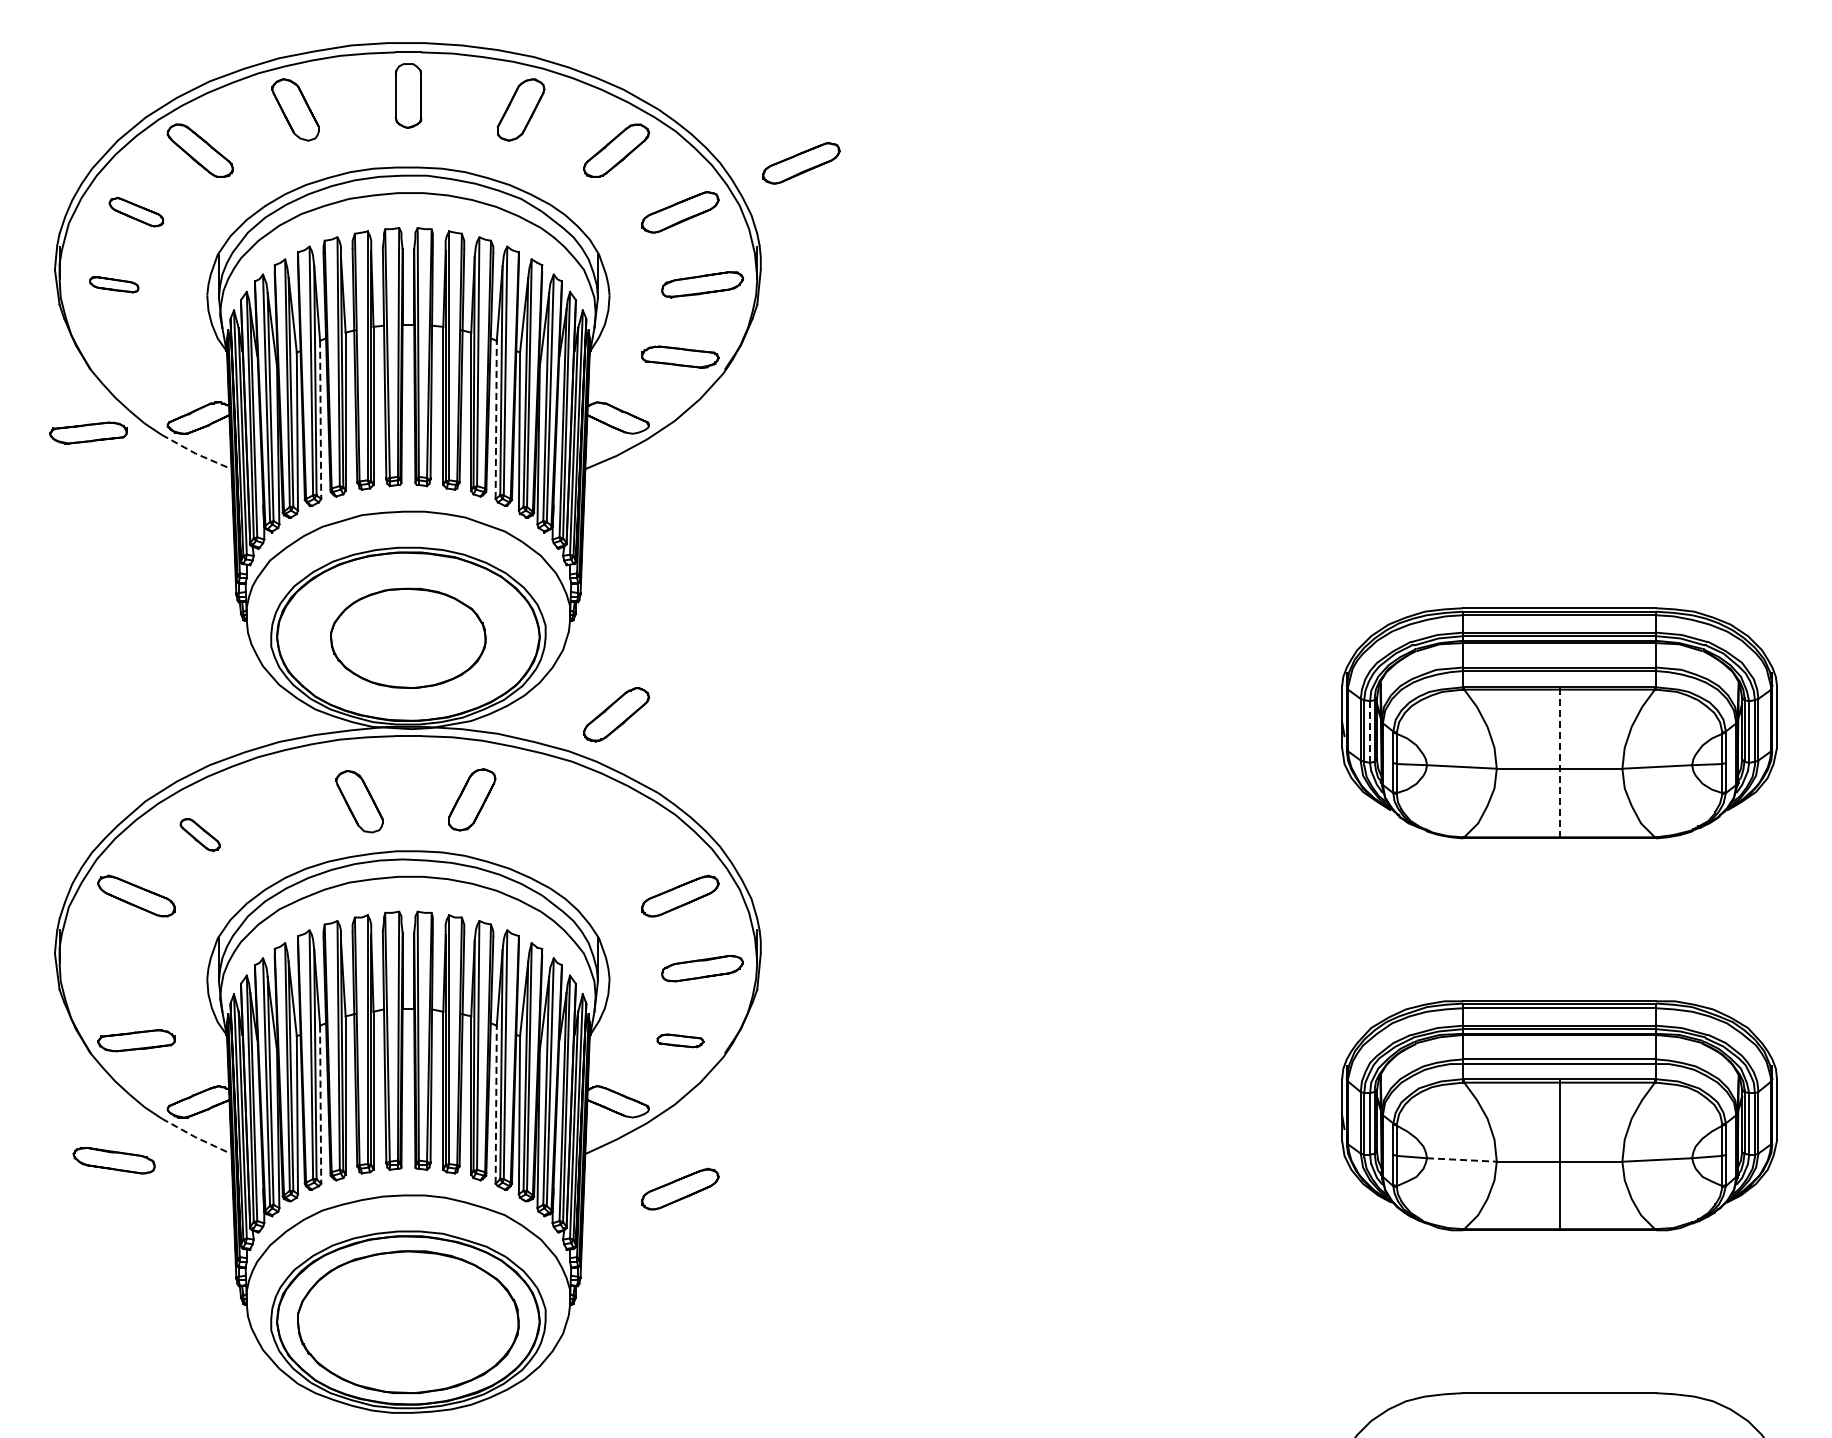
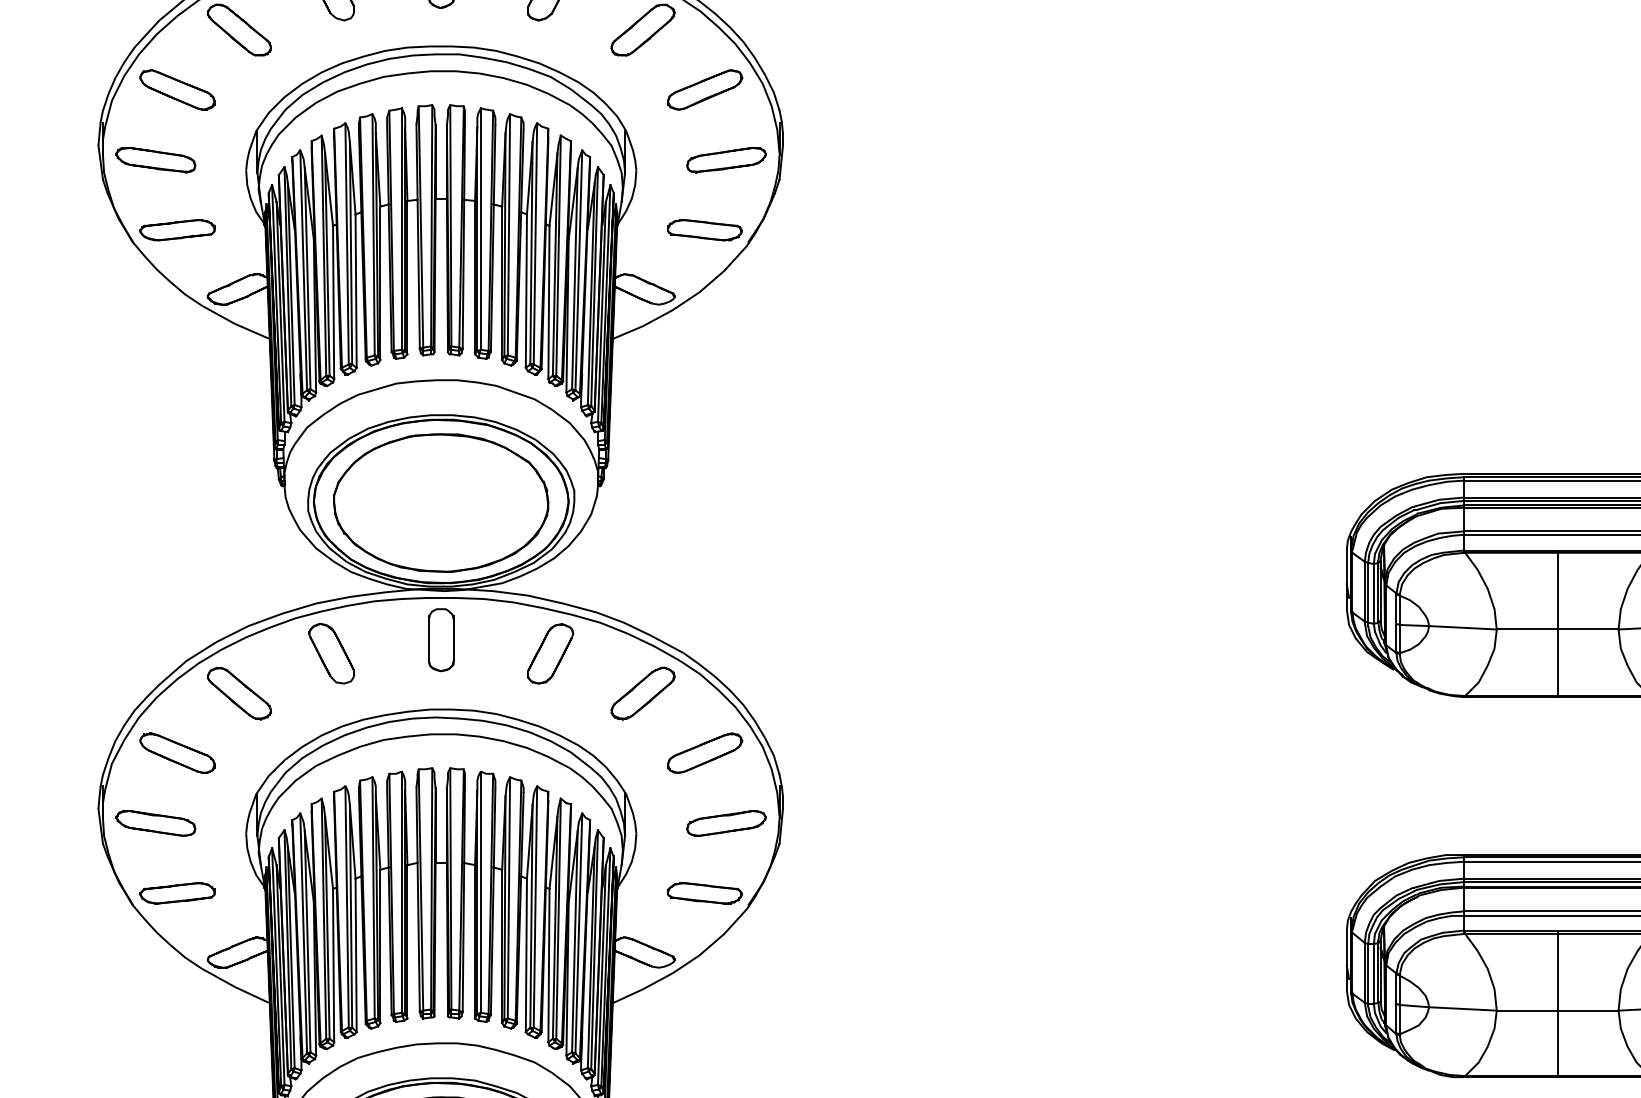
part: (801, 163) -> (822, 42), removed
part: (136, 211) -> (177, 89), size x1.43
part: (113, 284) -> (155, 159), size x1.67
line: (496, 419) -> (526, 290), dashed -> solid
line: (320, 420) -> (355, 291), dashed -> solid
part: (88, 432) -> (177, 229), moved
line: (195, 453) -> (234, 323), dashed -> solid
part: (408, 638) -> (441, 503), size x1.43
part: (616, 714) -> (643, 693), moved
line: (1370, 732) -> (1374, 594), dashed -> solid
line: (1559, 762) -> (1557, 623), dashed -> solid
part: (408, 779) -> (441, 639), added
part: (472, 799) -> (550, 653), moved
part: (359, 801) -> (331, 653), moved
part: (199, 834) -> (238, 693), size x1.67
part: (680, 1040) -> (705, 893), size x1.67
line: (496, 1104) -> (526, 955), dashed -> solid
line: (320, 1105) -> (355, 956), dashed -> solid
line: (195, 1137) -> (234, 987), dashed -> solid
line: (1461, 1159) -> (1462, 1008), dashed -> solid
part: (113, 1160) -> (155, 823), moved
part: (680, 1188) -> (705, 1036), removed

